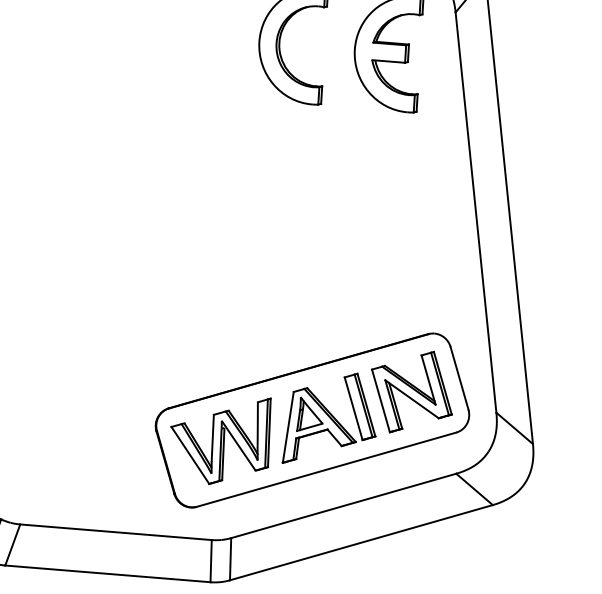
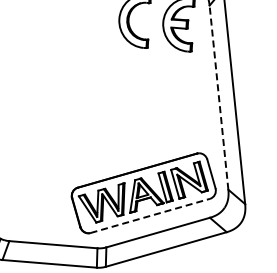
line: (477, 212) -> (219, 97), solid -> dashed
line: (327, 468) -> (150, 215), solid -> dashed

